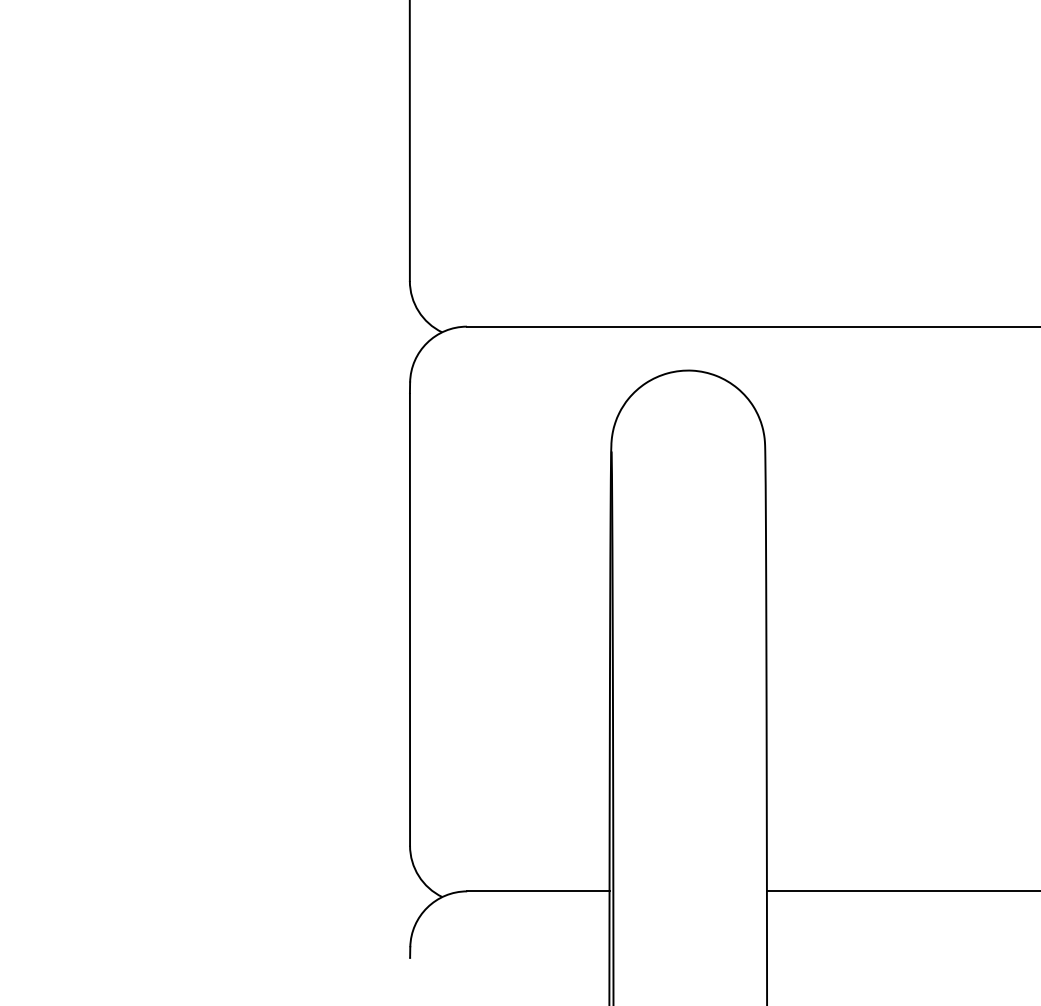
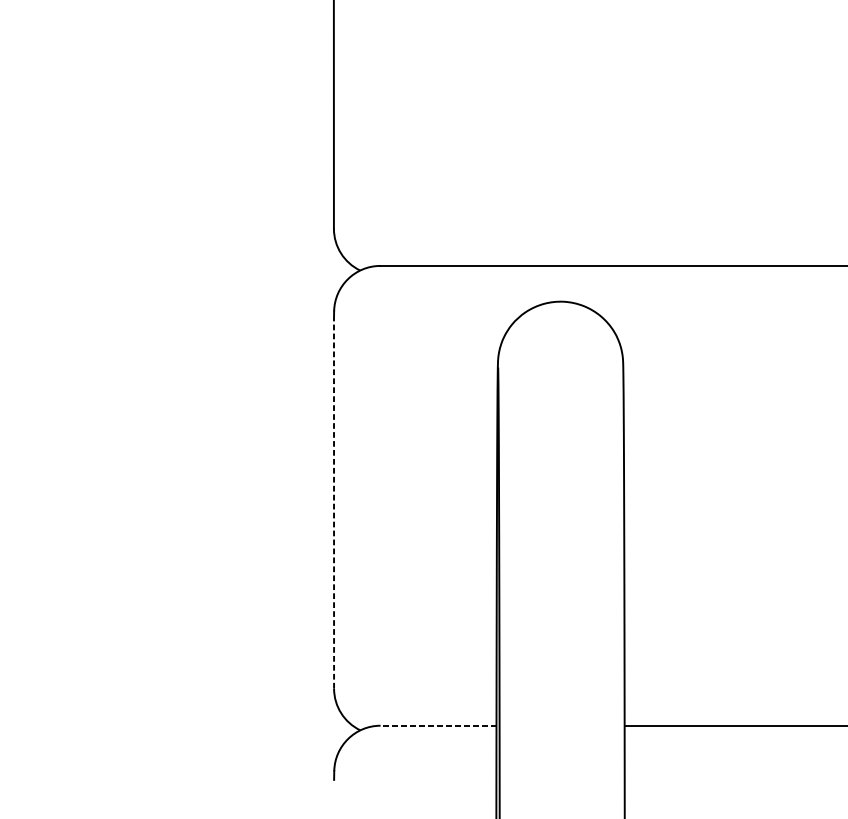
line: (409, 619) -> (333, 504), solid -> dashed
line: (537, 891) -> (437, 725), solid -> dashed

